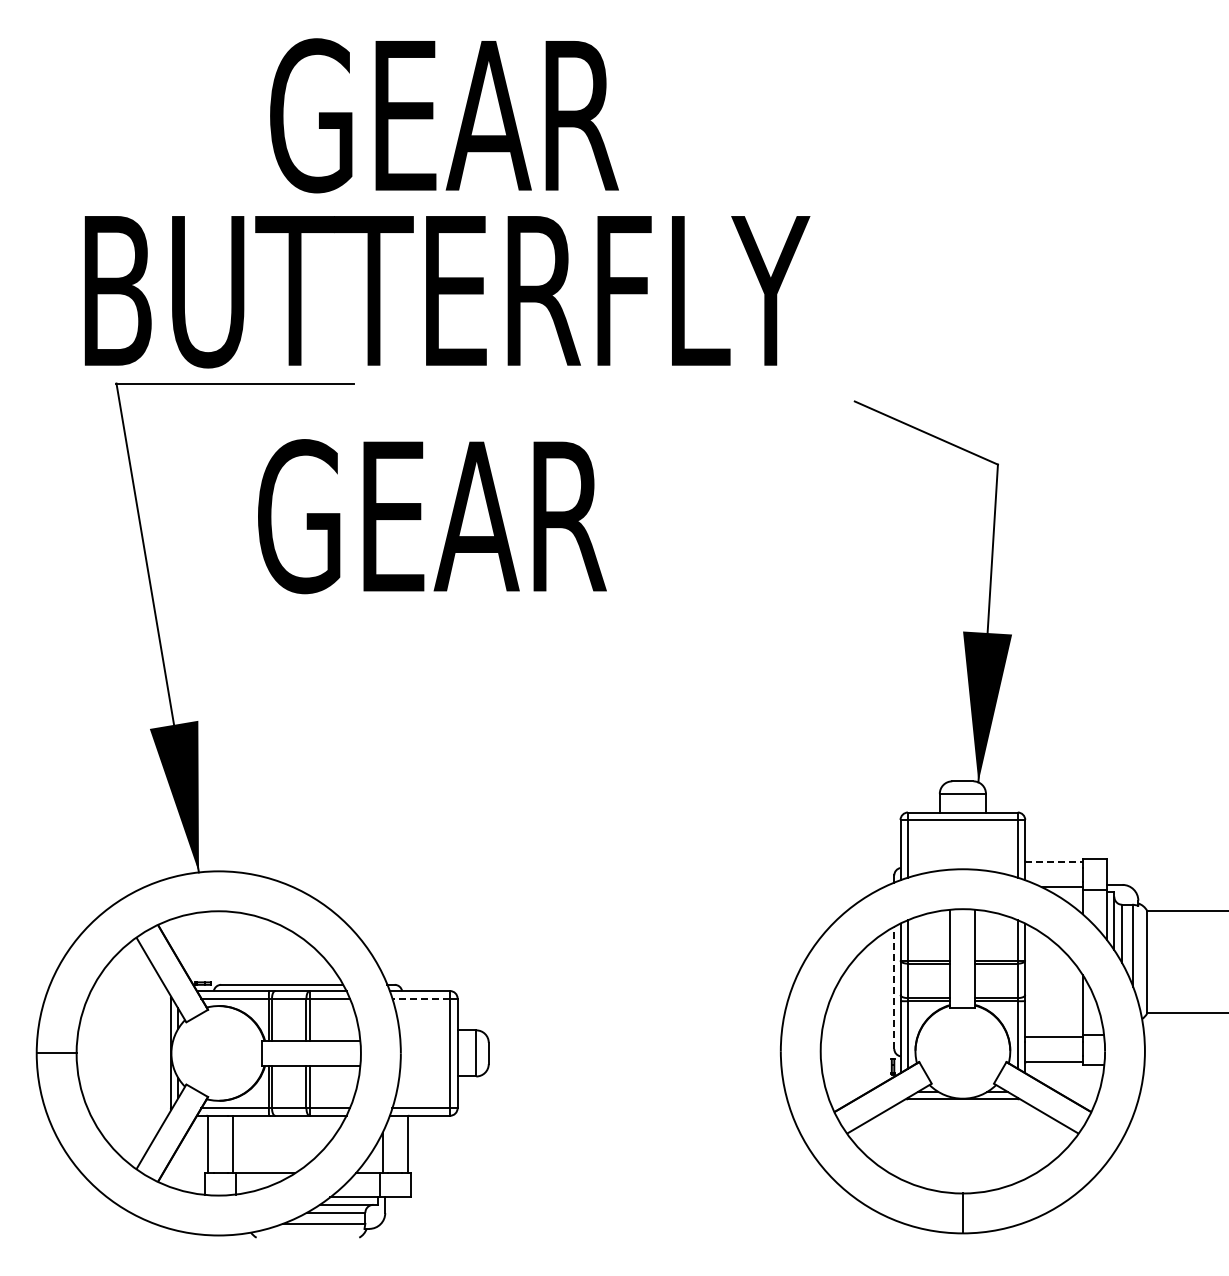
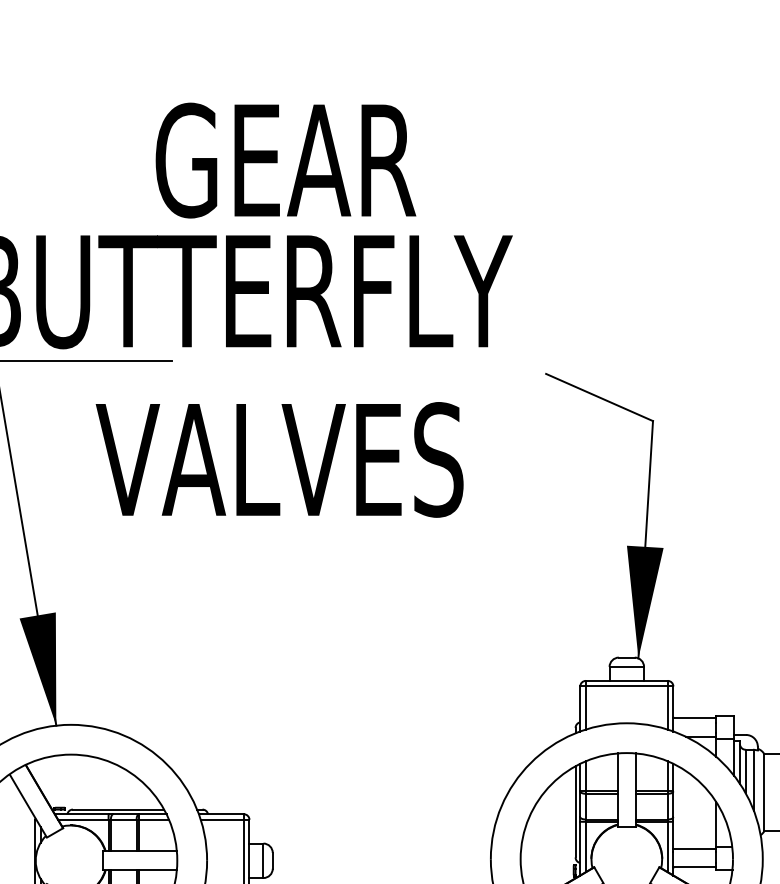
text: (444, 115) -> (285, 160), moved
text: (497, 516) -> (279, 459), GEAR -> VALVES
line: (1053, 862) -> (694, 718), dashed -> solid
line: (894, 987) -> (575, 811), dashed -> solid
line: (421, 998) -> (222, 819), dashed -> solid

